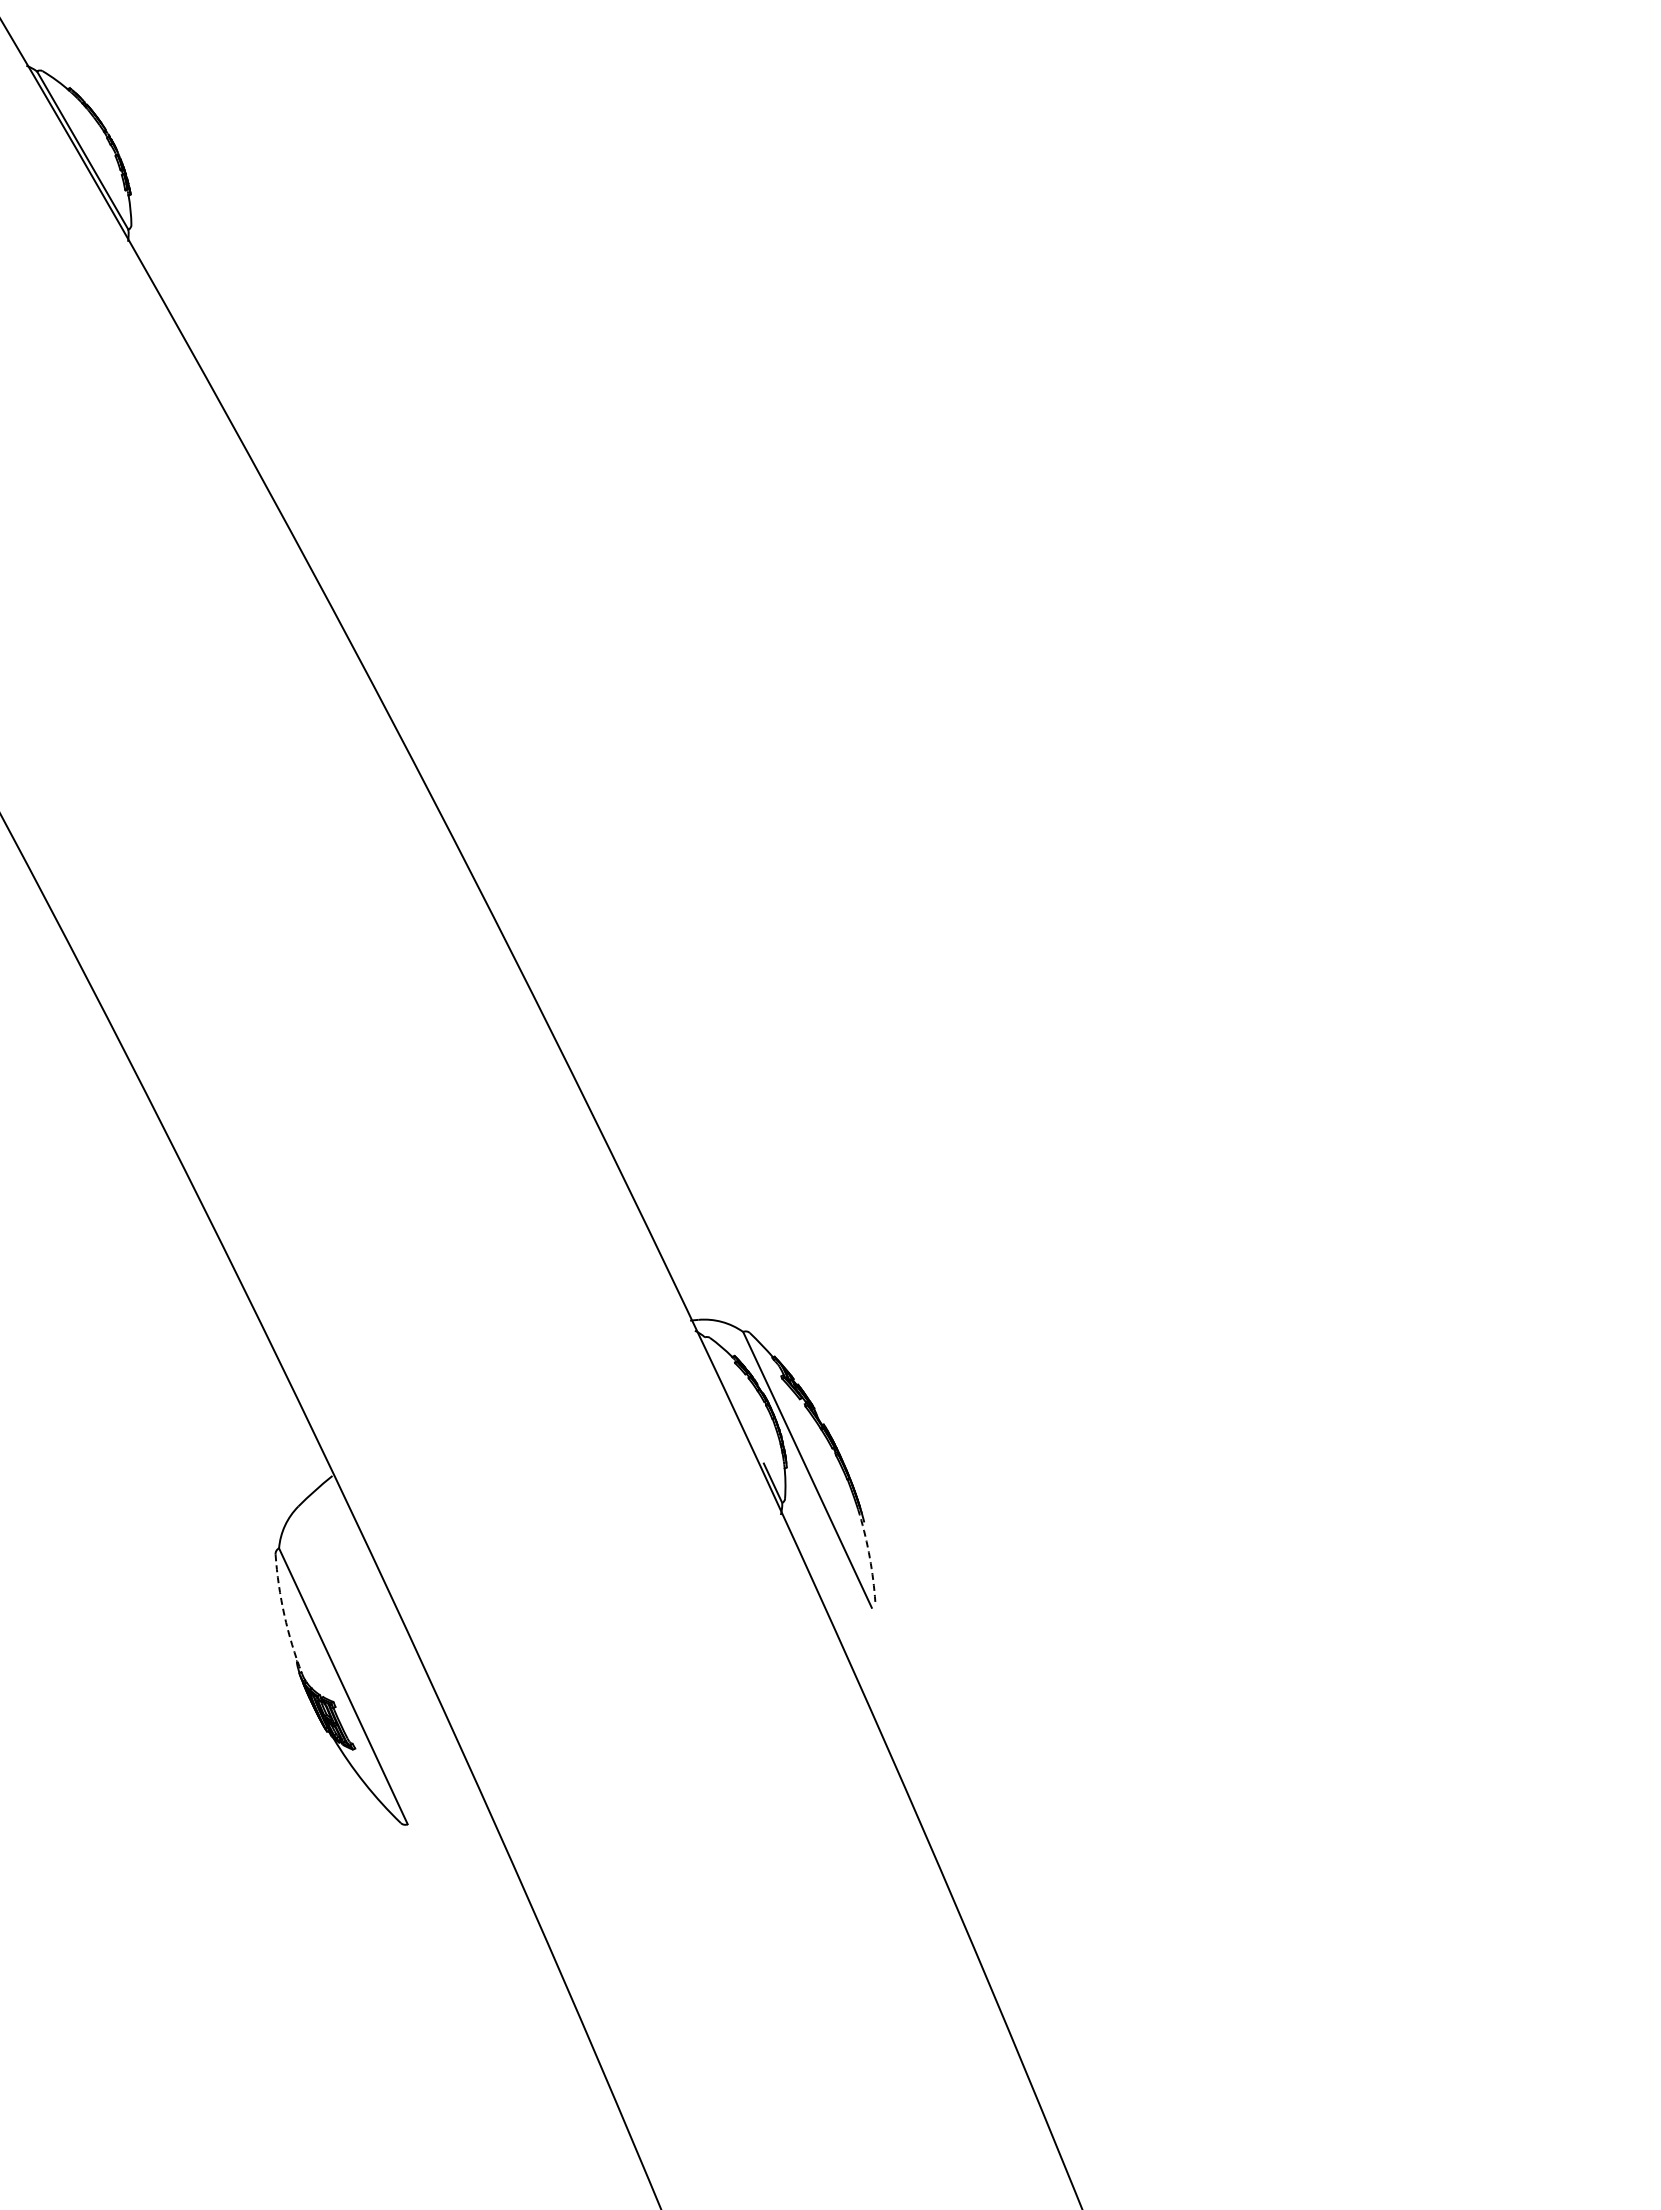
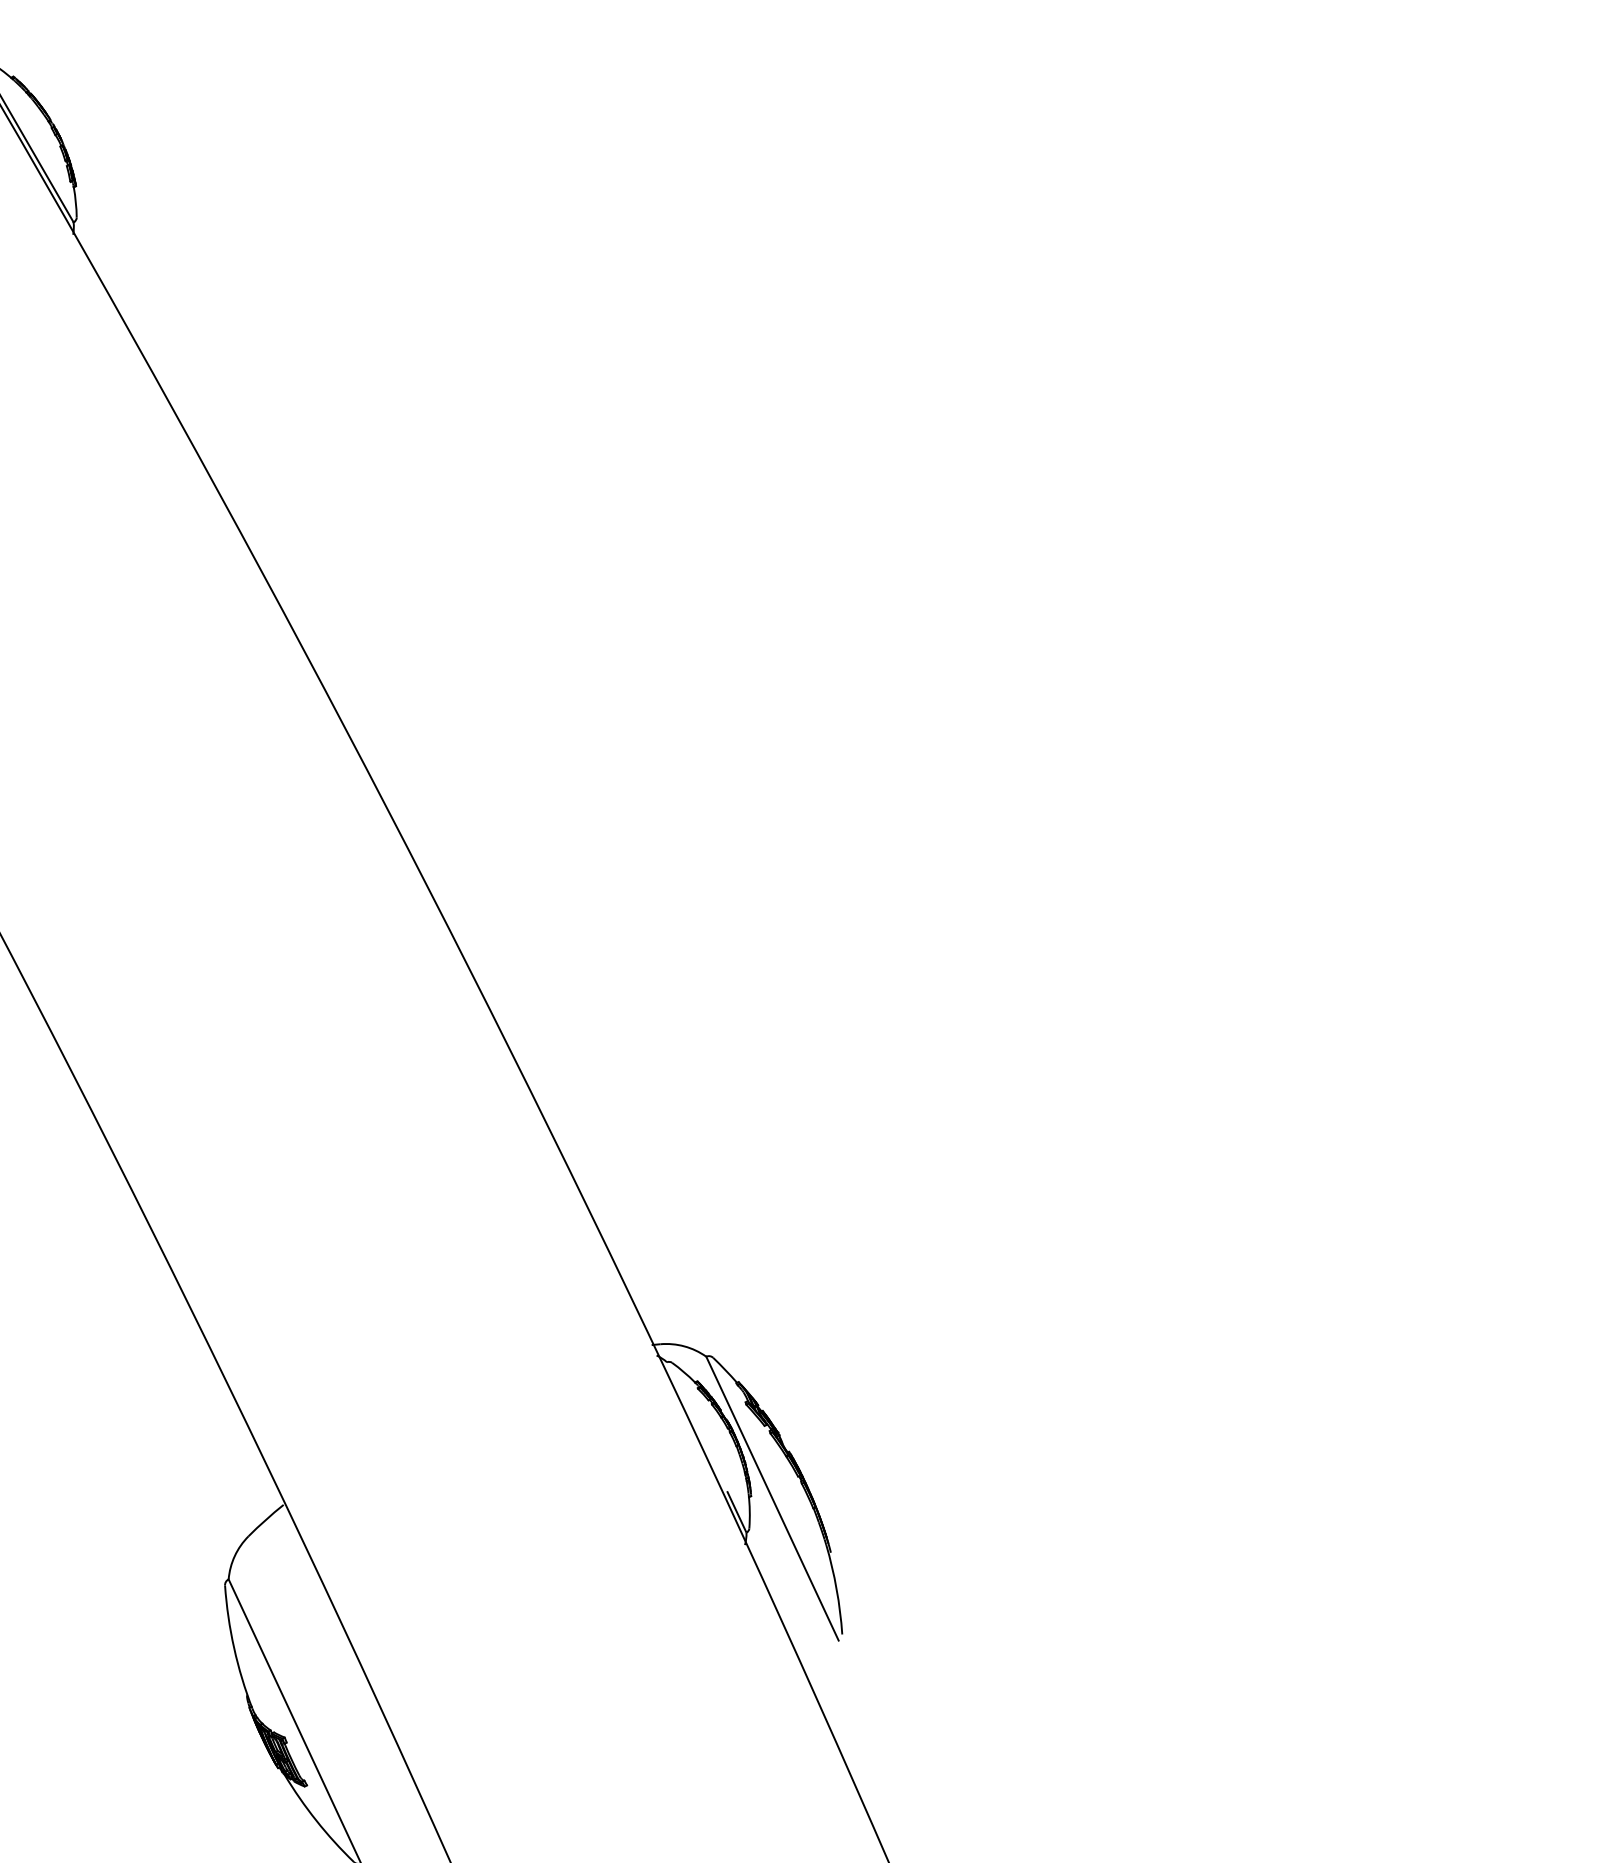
arc: (869, 1557) -> (836, 1588), dashed -> solid
arc: (284, 1615) -> (234, 1648), dashed -> solid

